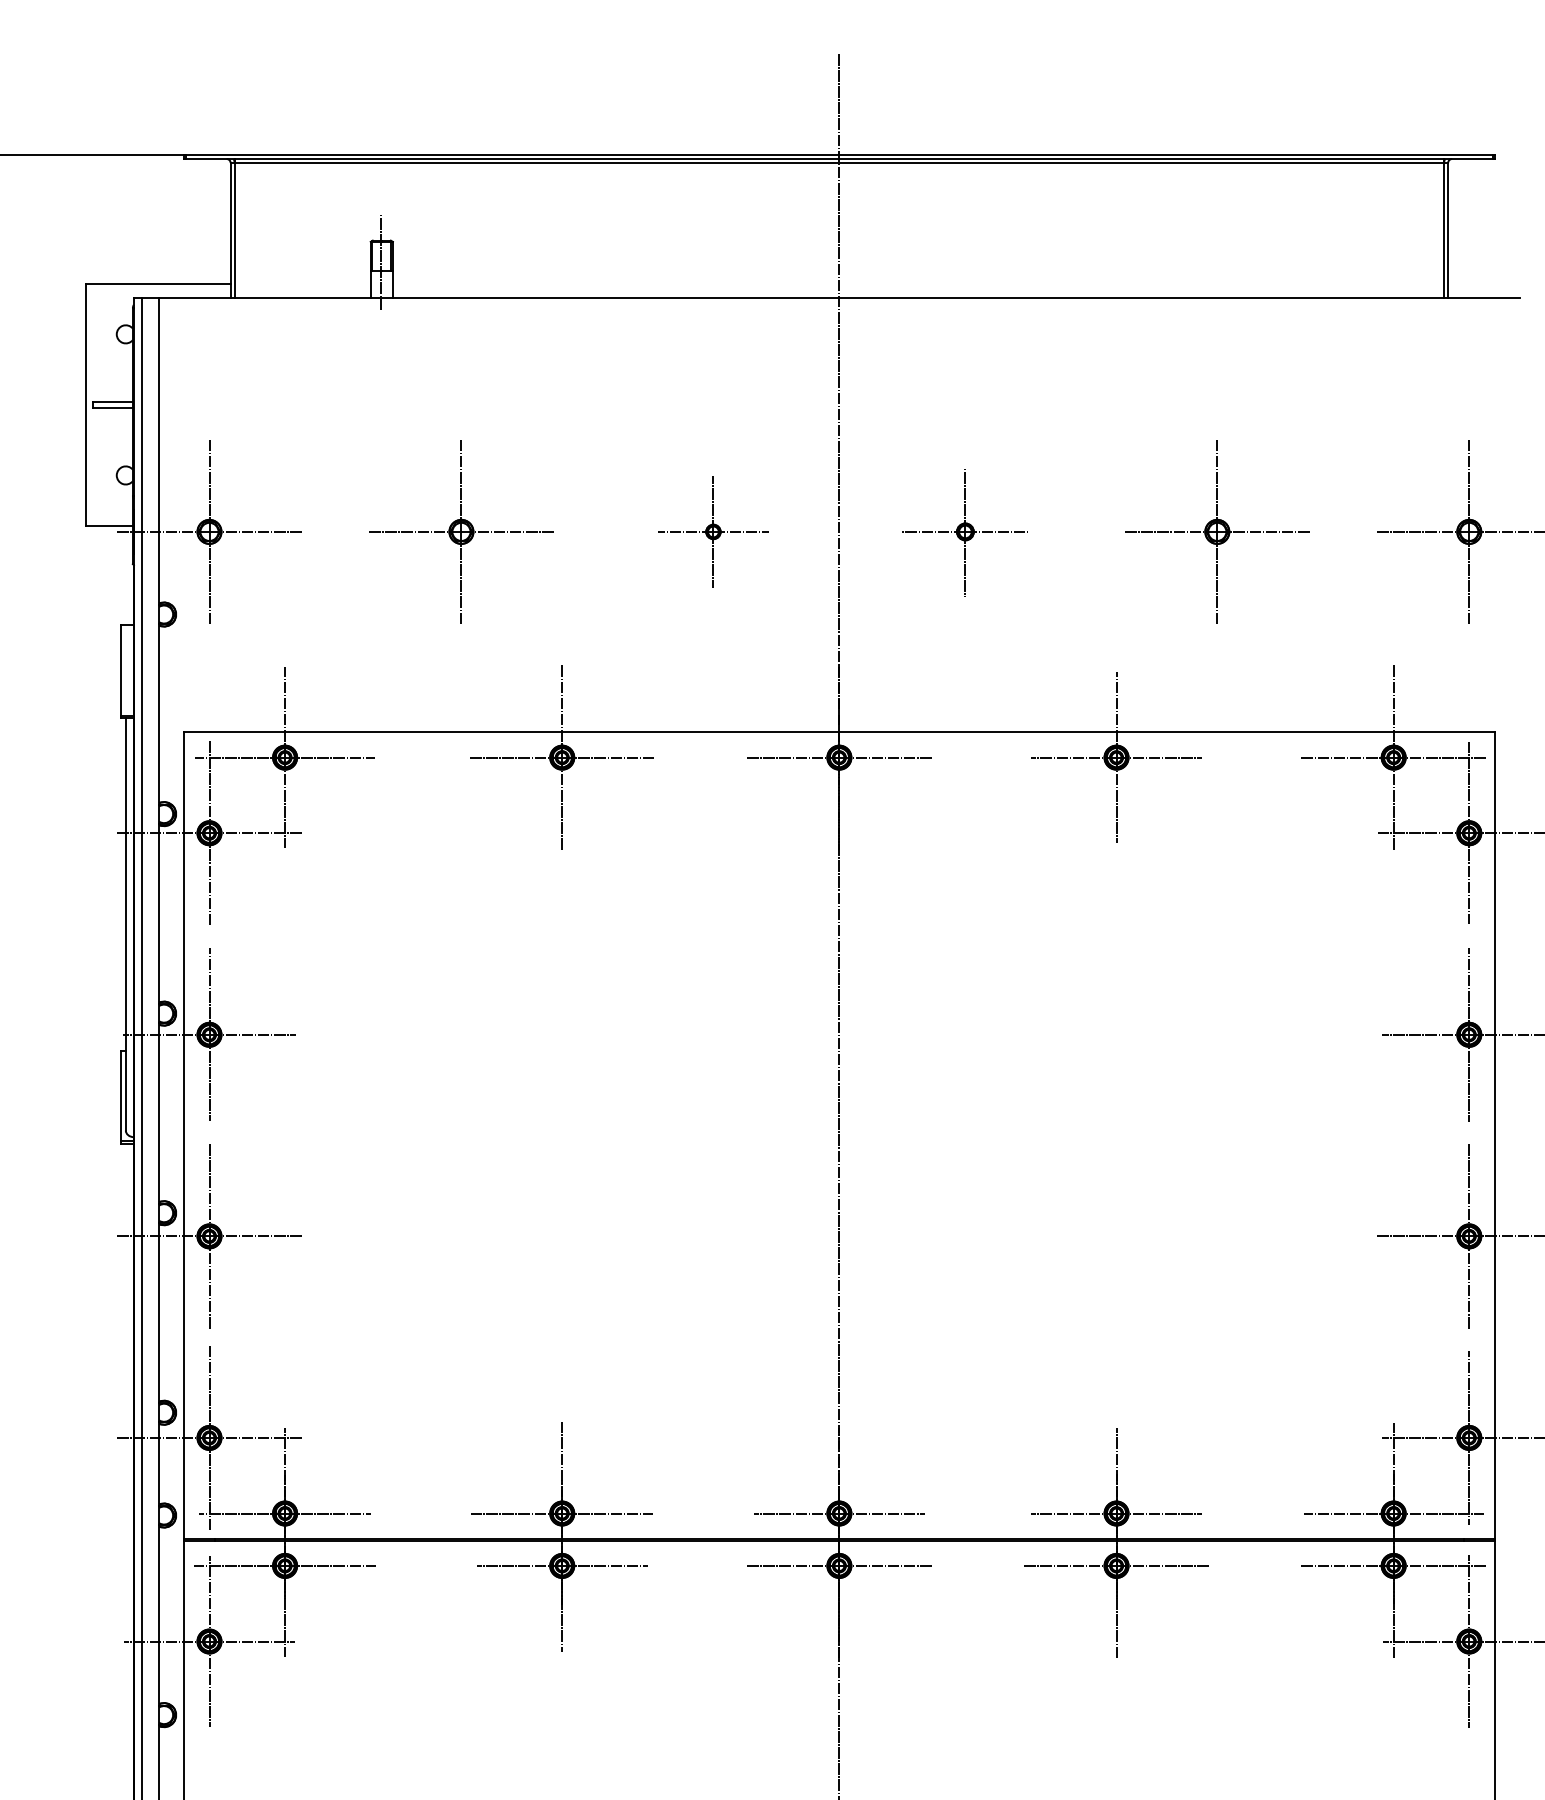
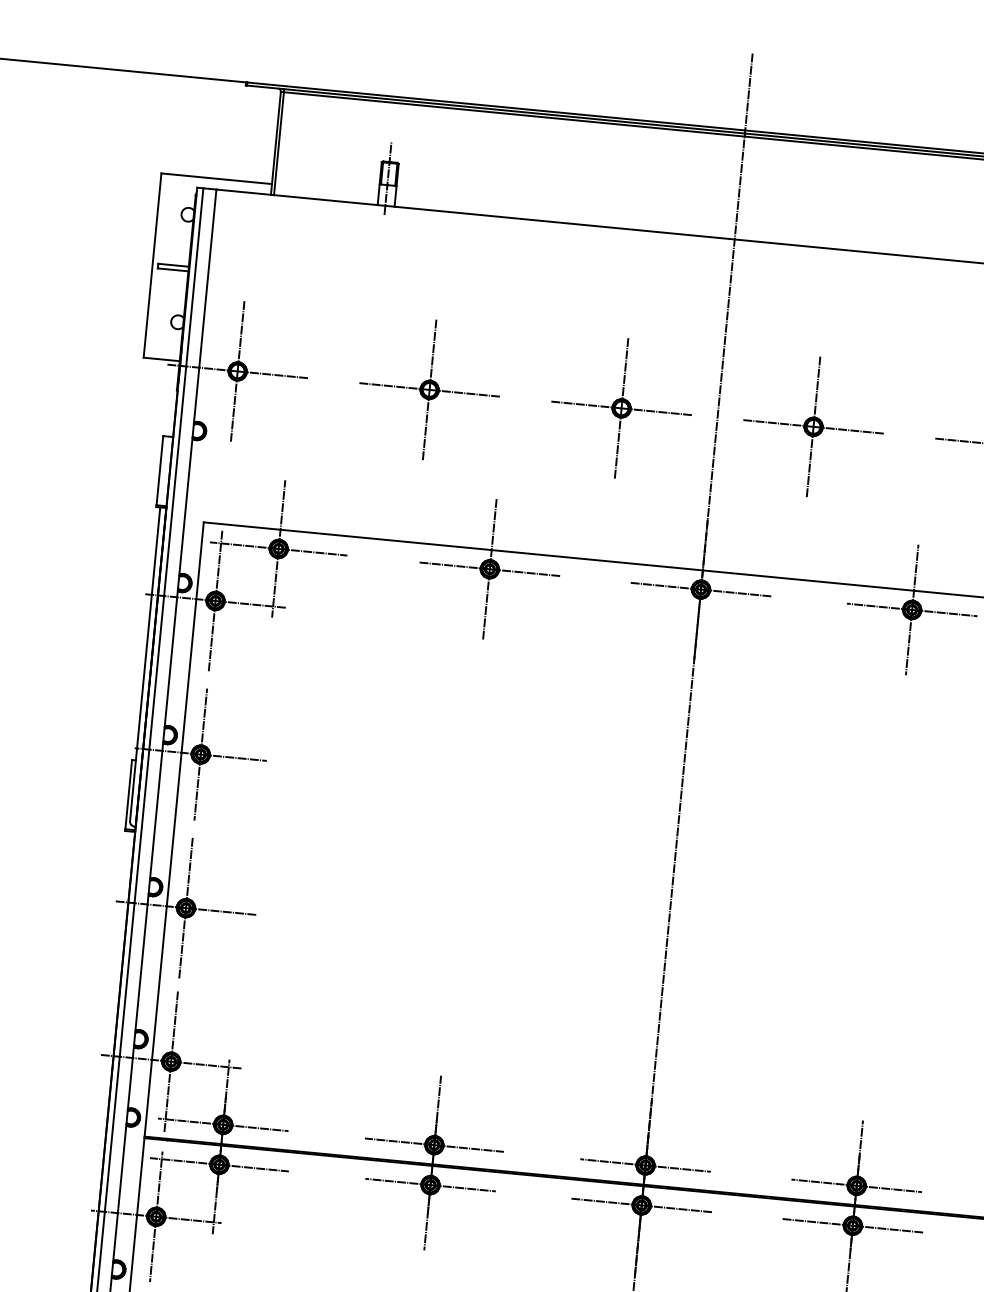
part: (713, 531) -> (621, 408), size x1.67
part: (965, 531) -> (813, 426), size x1.43

